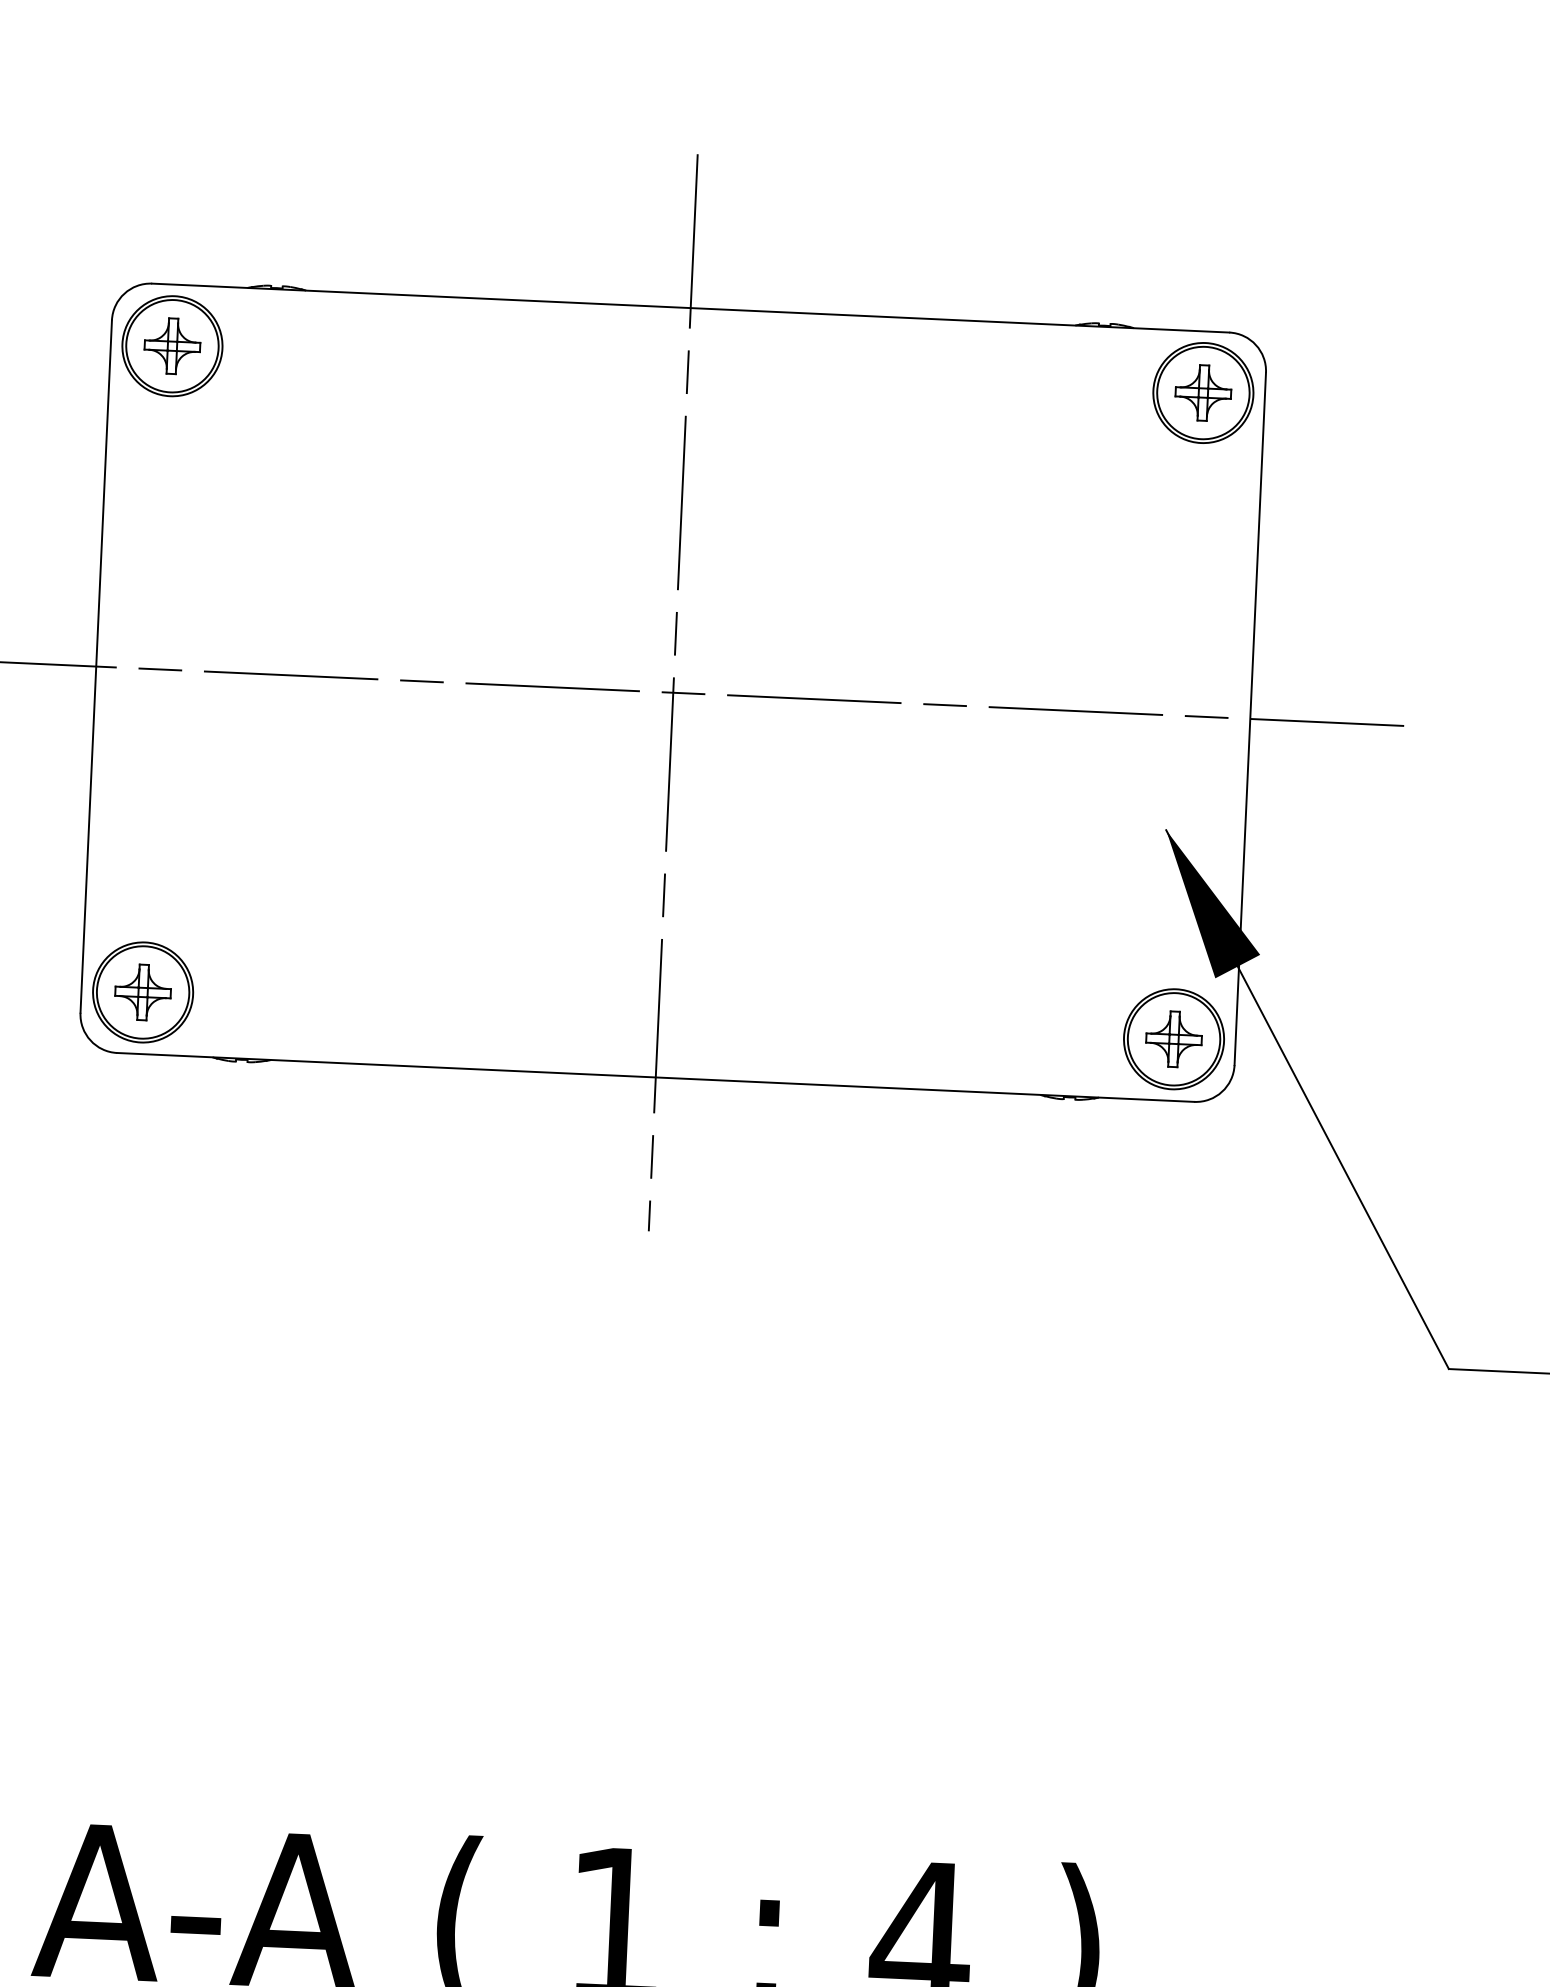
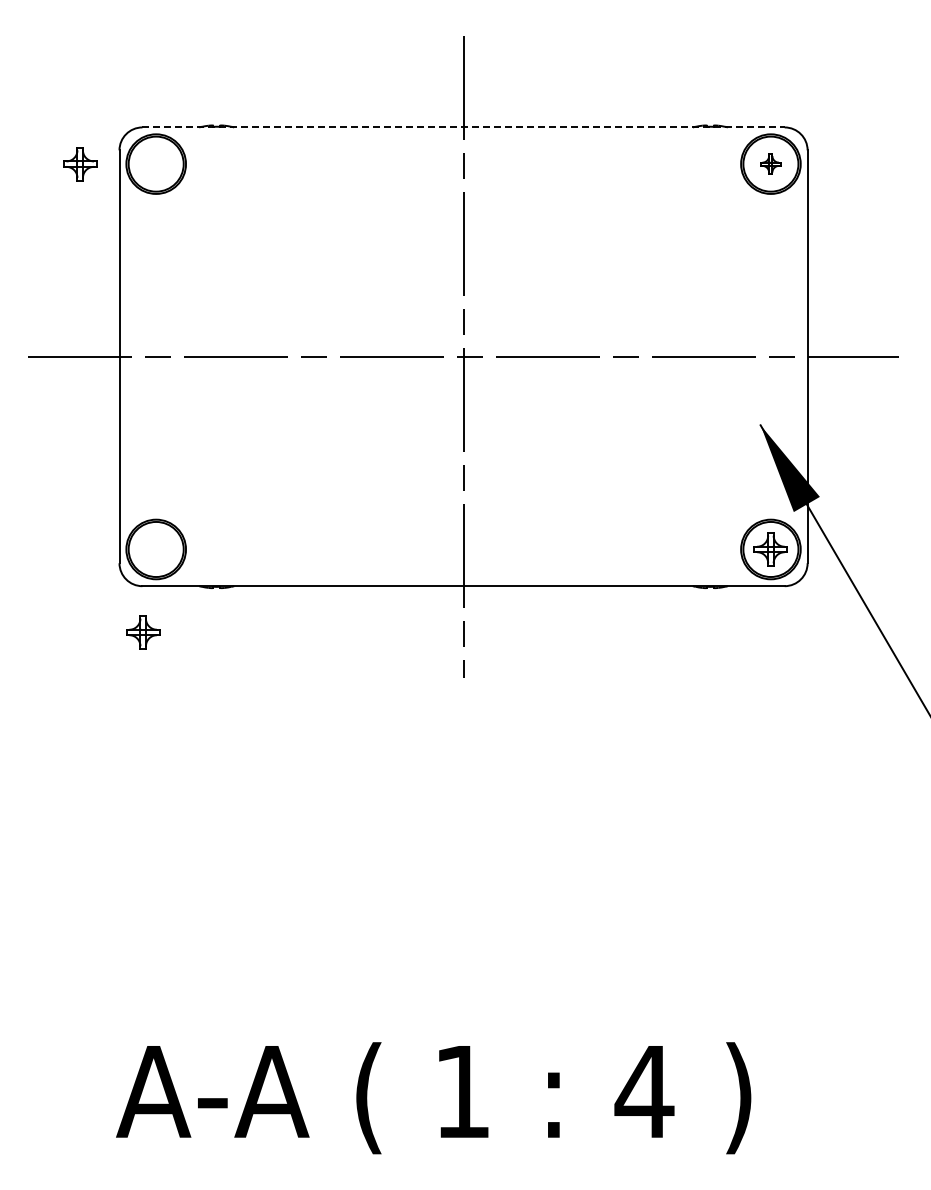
line: (692, 308) -> (464, 127), solid -> dashed
part: (172, 346) -> (80, 164), moved
part: (1202, 393) -> (770, 164), size x0.6
part: (143, 992) -> (143, 632), moved

